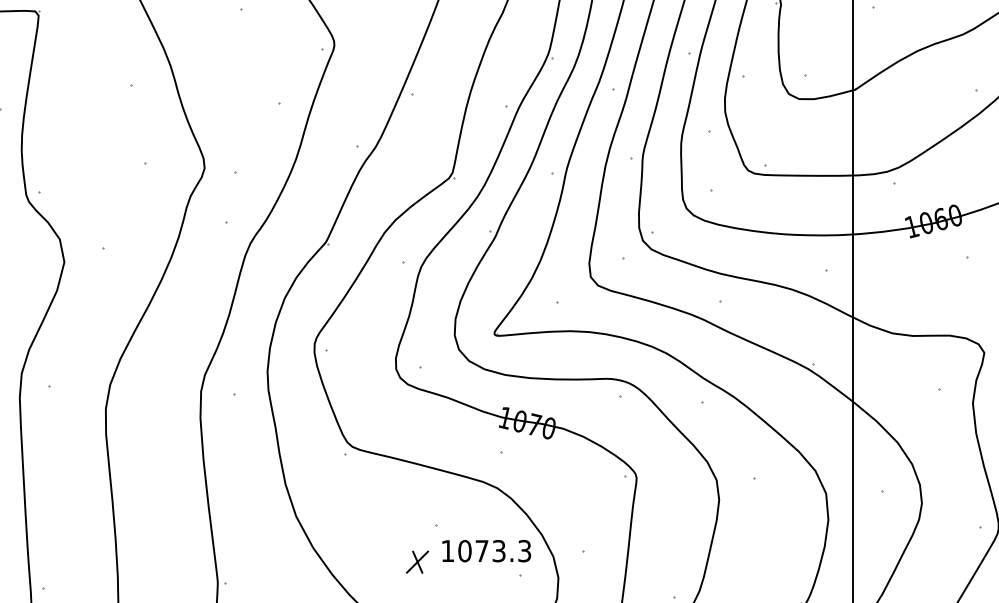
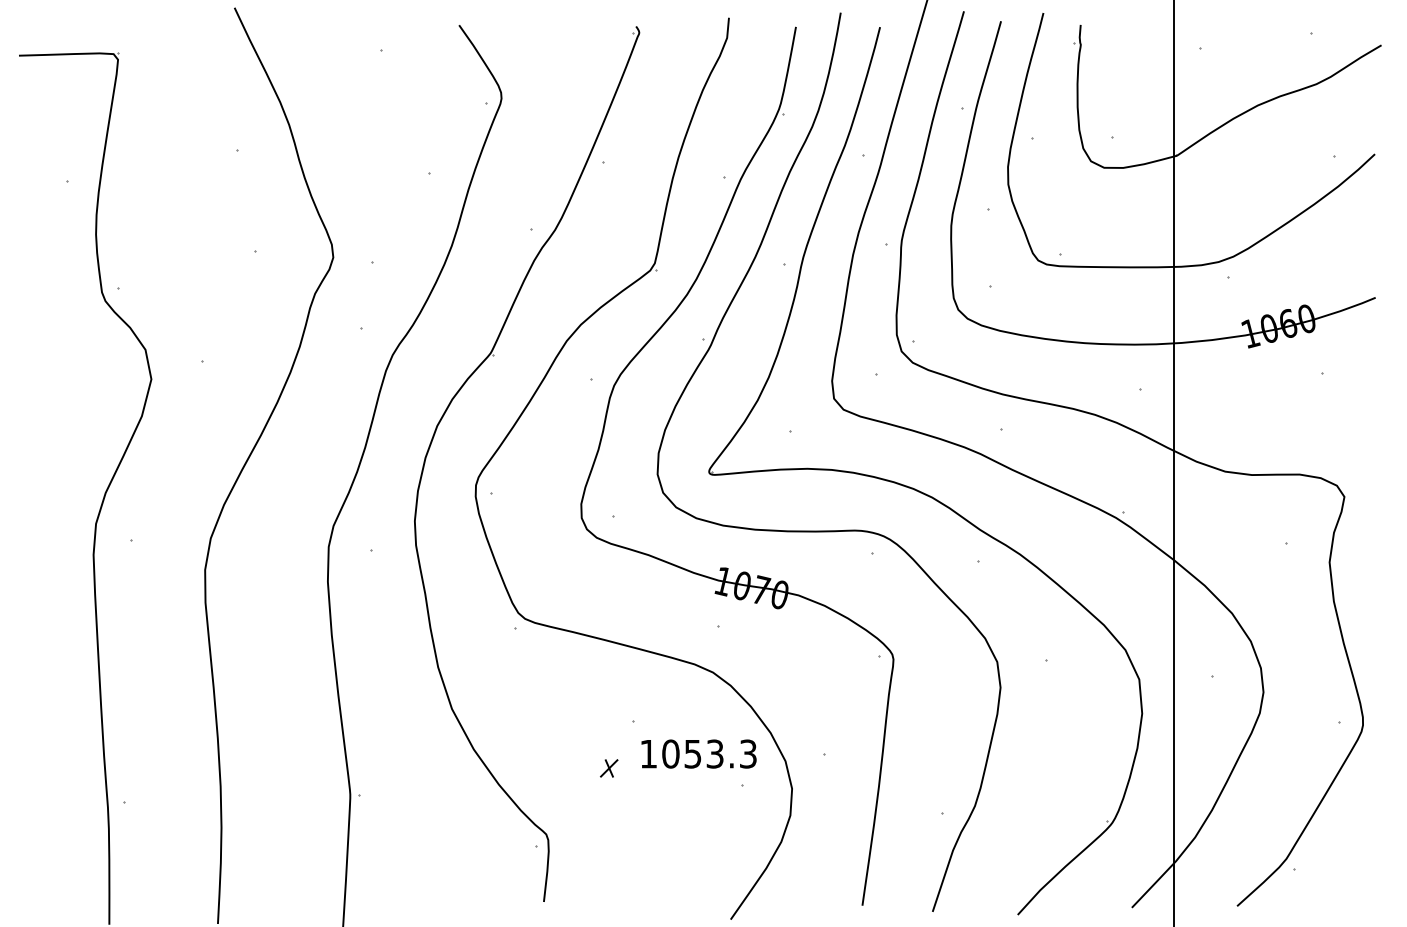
text: (481, 551) -> (692, 754), 1073.3 -> 1053.3
part: (416, 562) -> (608, 768), size x0.6

